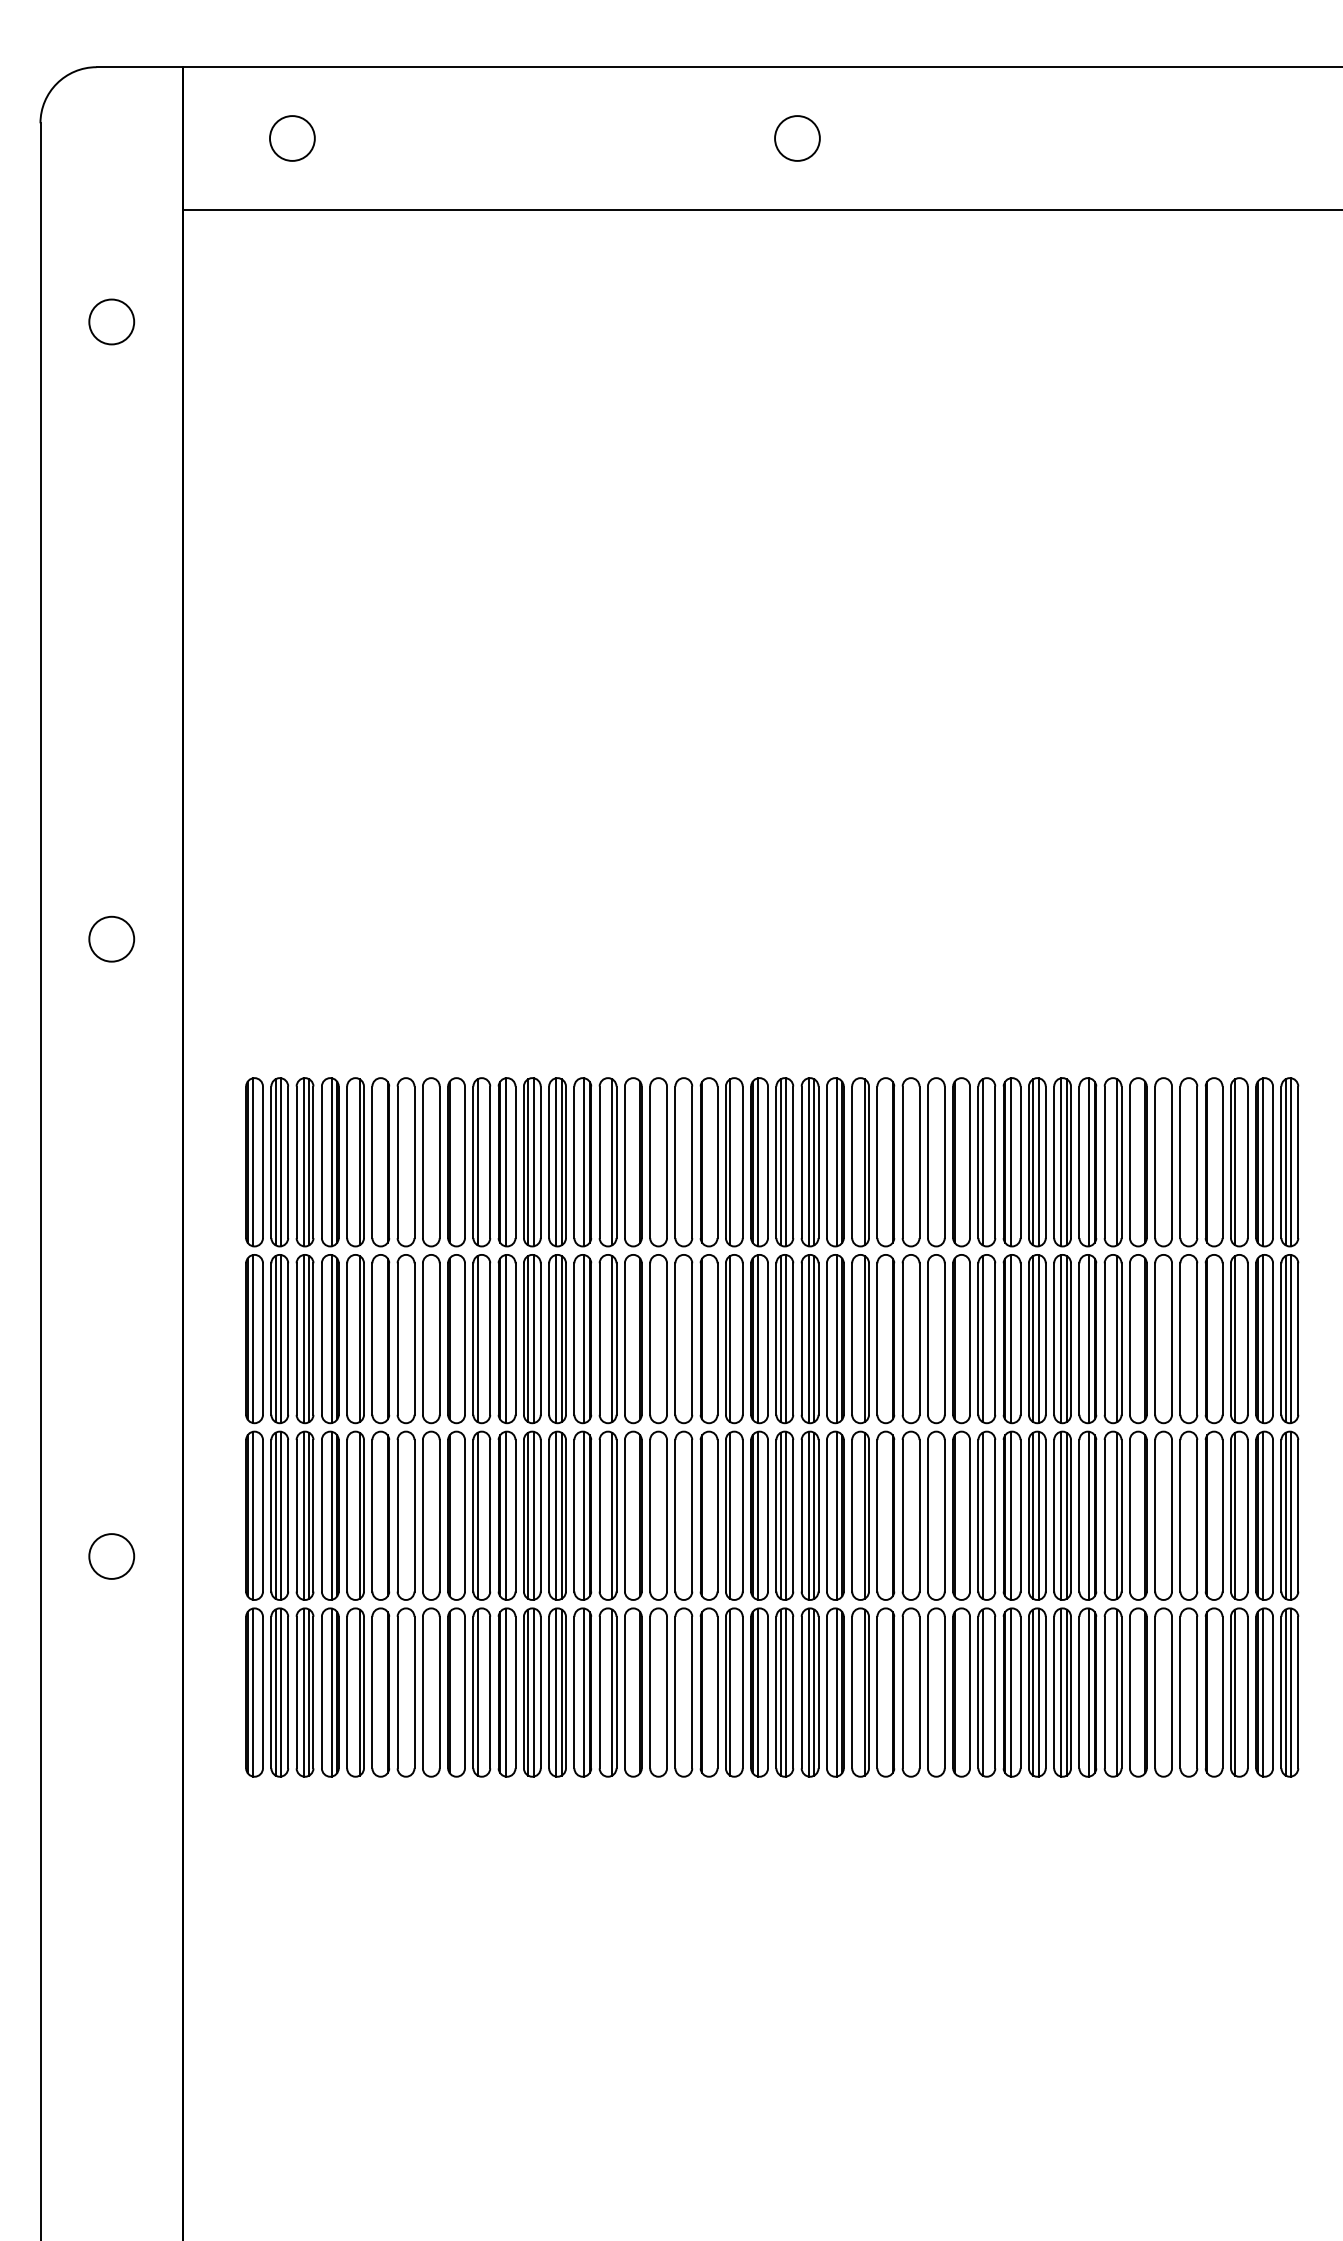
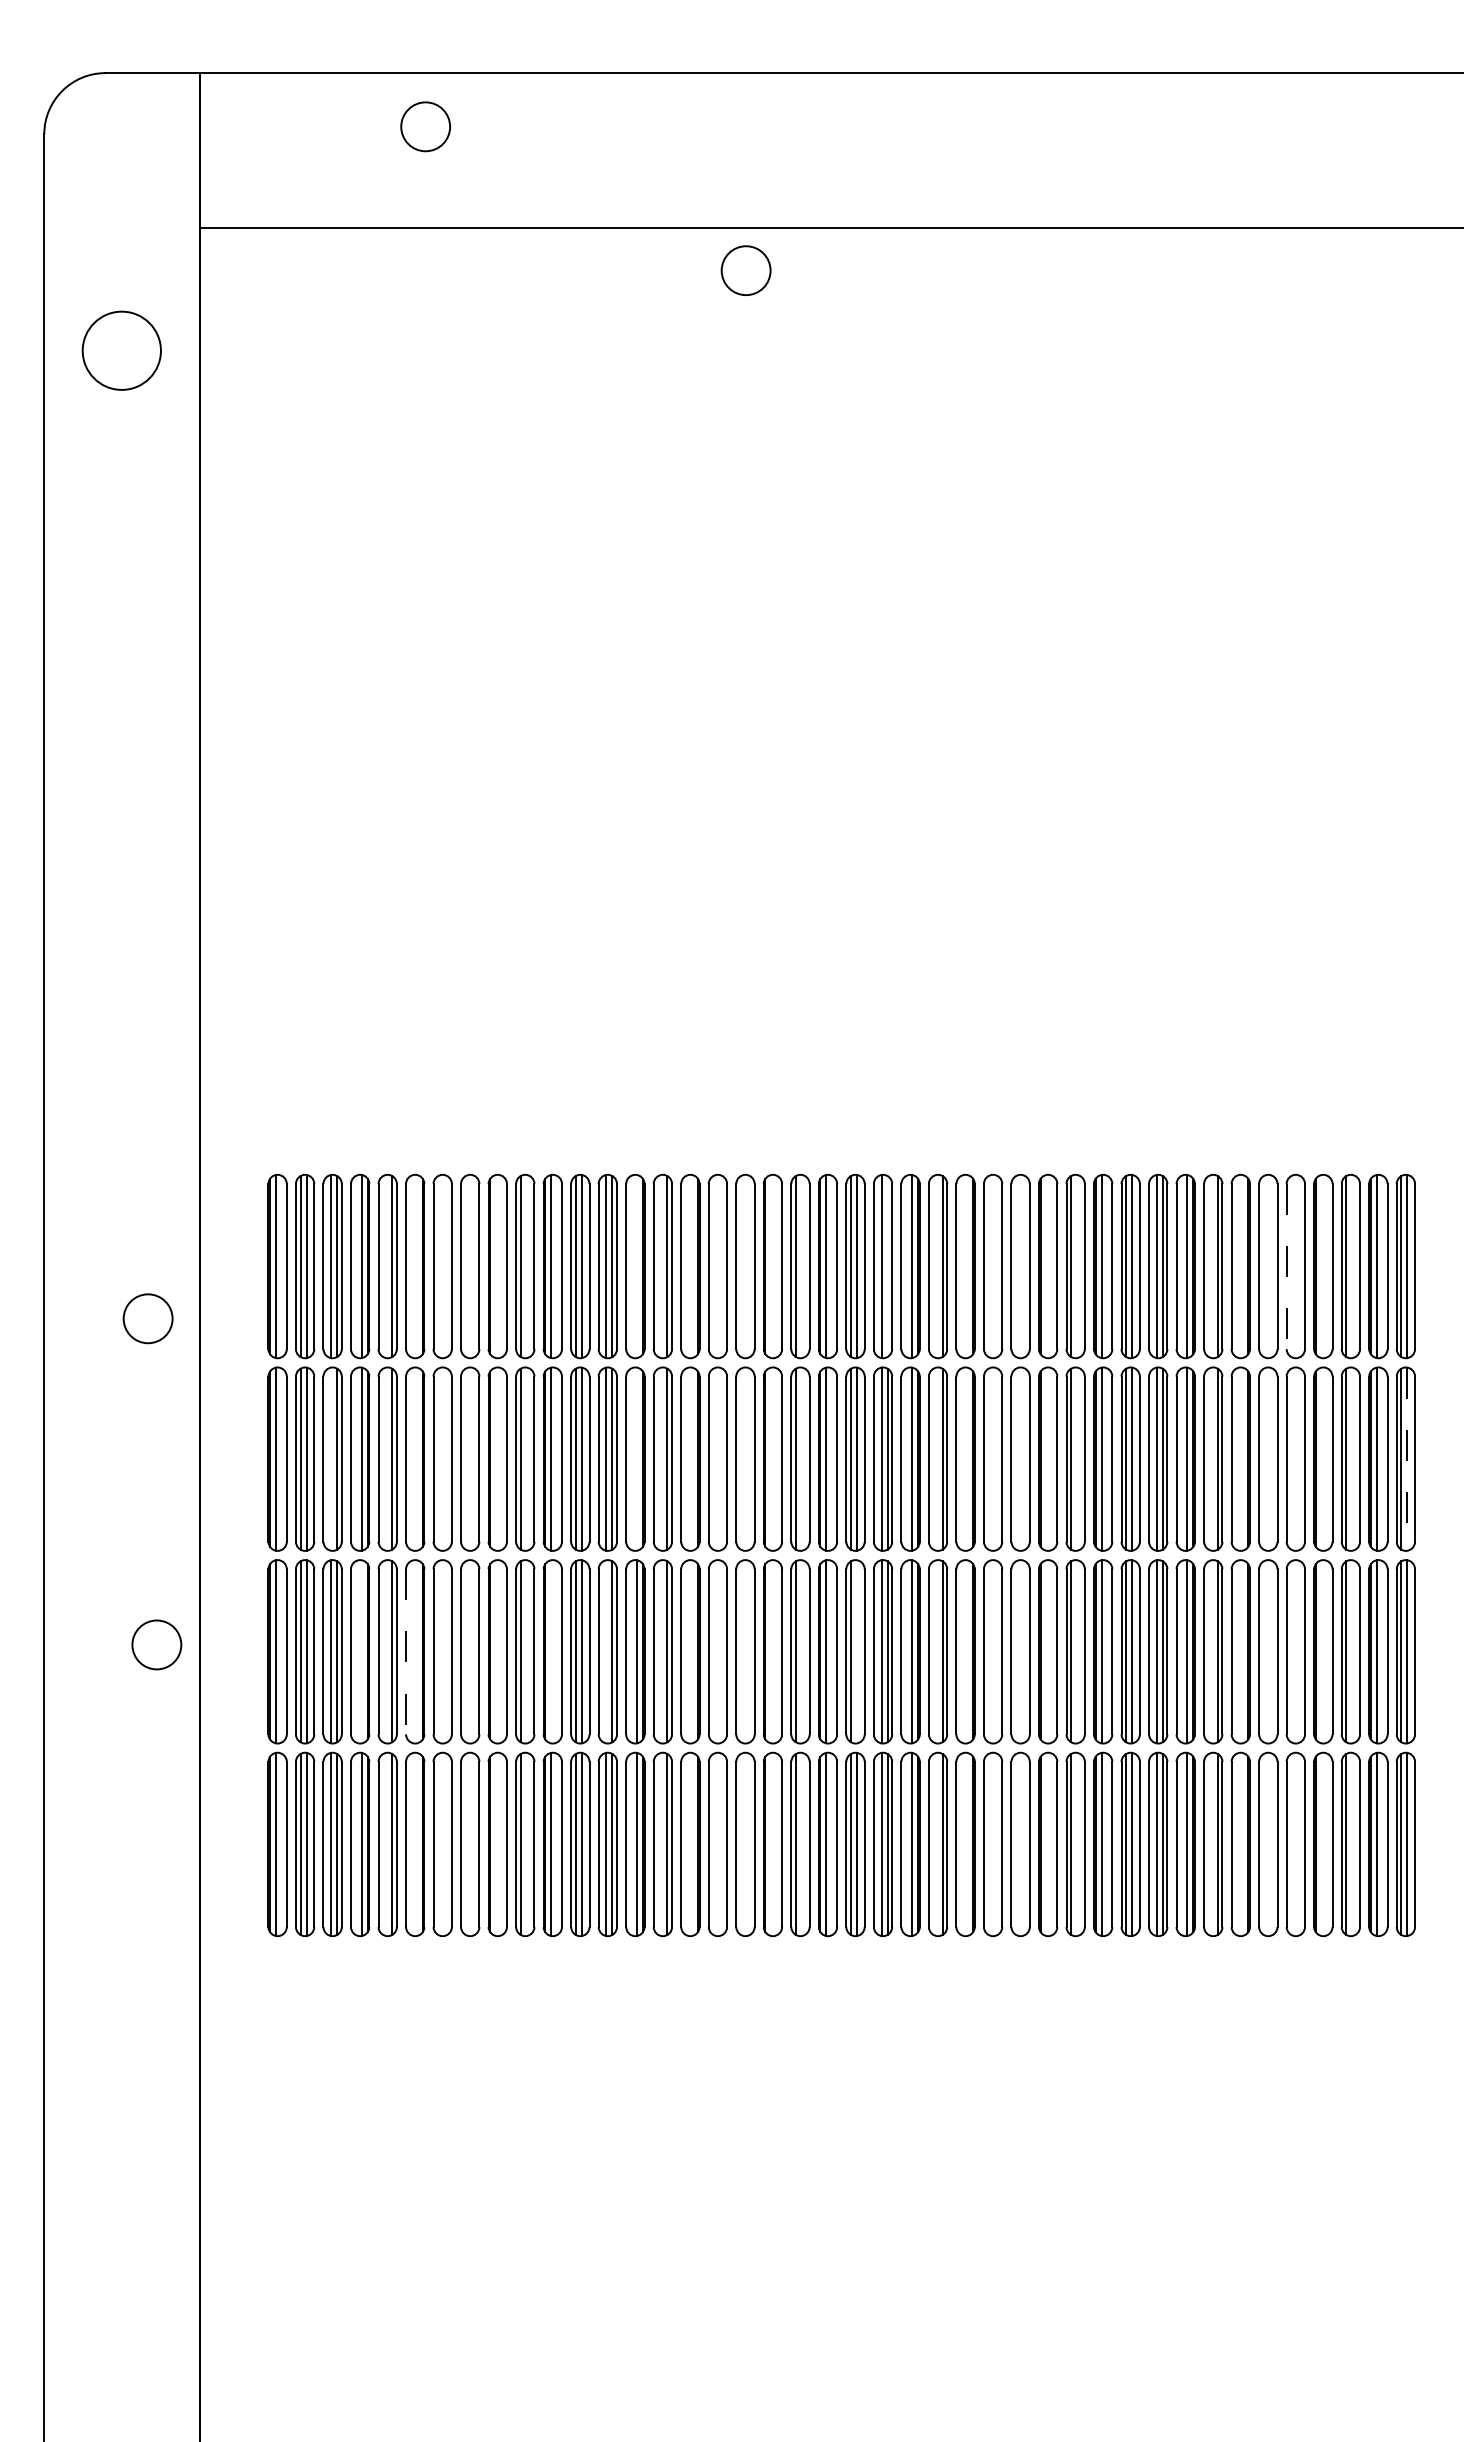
circle: (292, 138) -> (425, 126), moved
circle: (797, 138) -> (746, 270), moved
circle: (111, 321) -> (121, 350), size x1.6
circle: (111, 938) -> (147, 1317), moved
line: (584, 1162) -> (637, 1266), removed
line: (814, 1162) -> (887, 1266), removed
line: (1180, 1162) -> (1286, 1266), solid -> dashed
line: (303, 1339) -> (330, 1459), removed
line: (584, 1339) -> (637, 1459), removed
line: (1291, 1339) -> (1407, 1459), solid -> dashed
line: (331, 1515) -> (361, 1651), removed
line: (372, 1515) -> (406, 1651), solid -> dashed
line: (505, 1515) -> (551, 1651), removed
line: (556, 1515) -> (606, 1651), removed
line: (786, 1515) -> (857, 1651), removed
circle: (111, 1556) -> (156, 1644), moved

